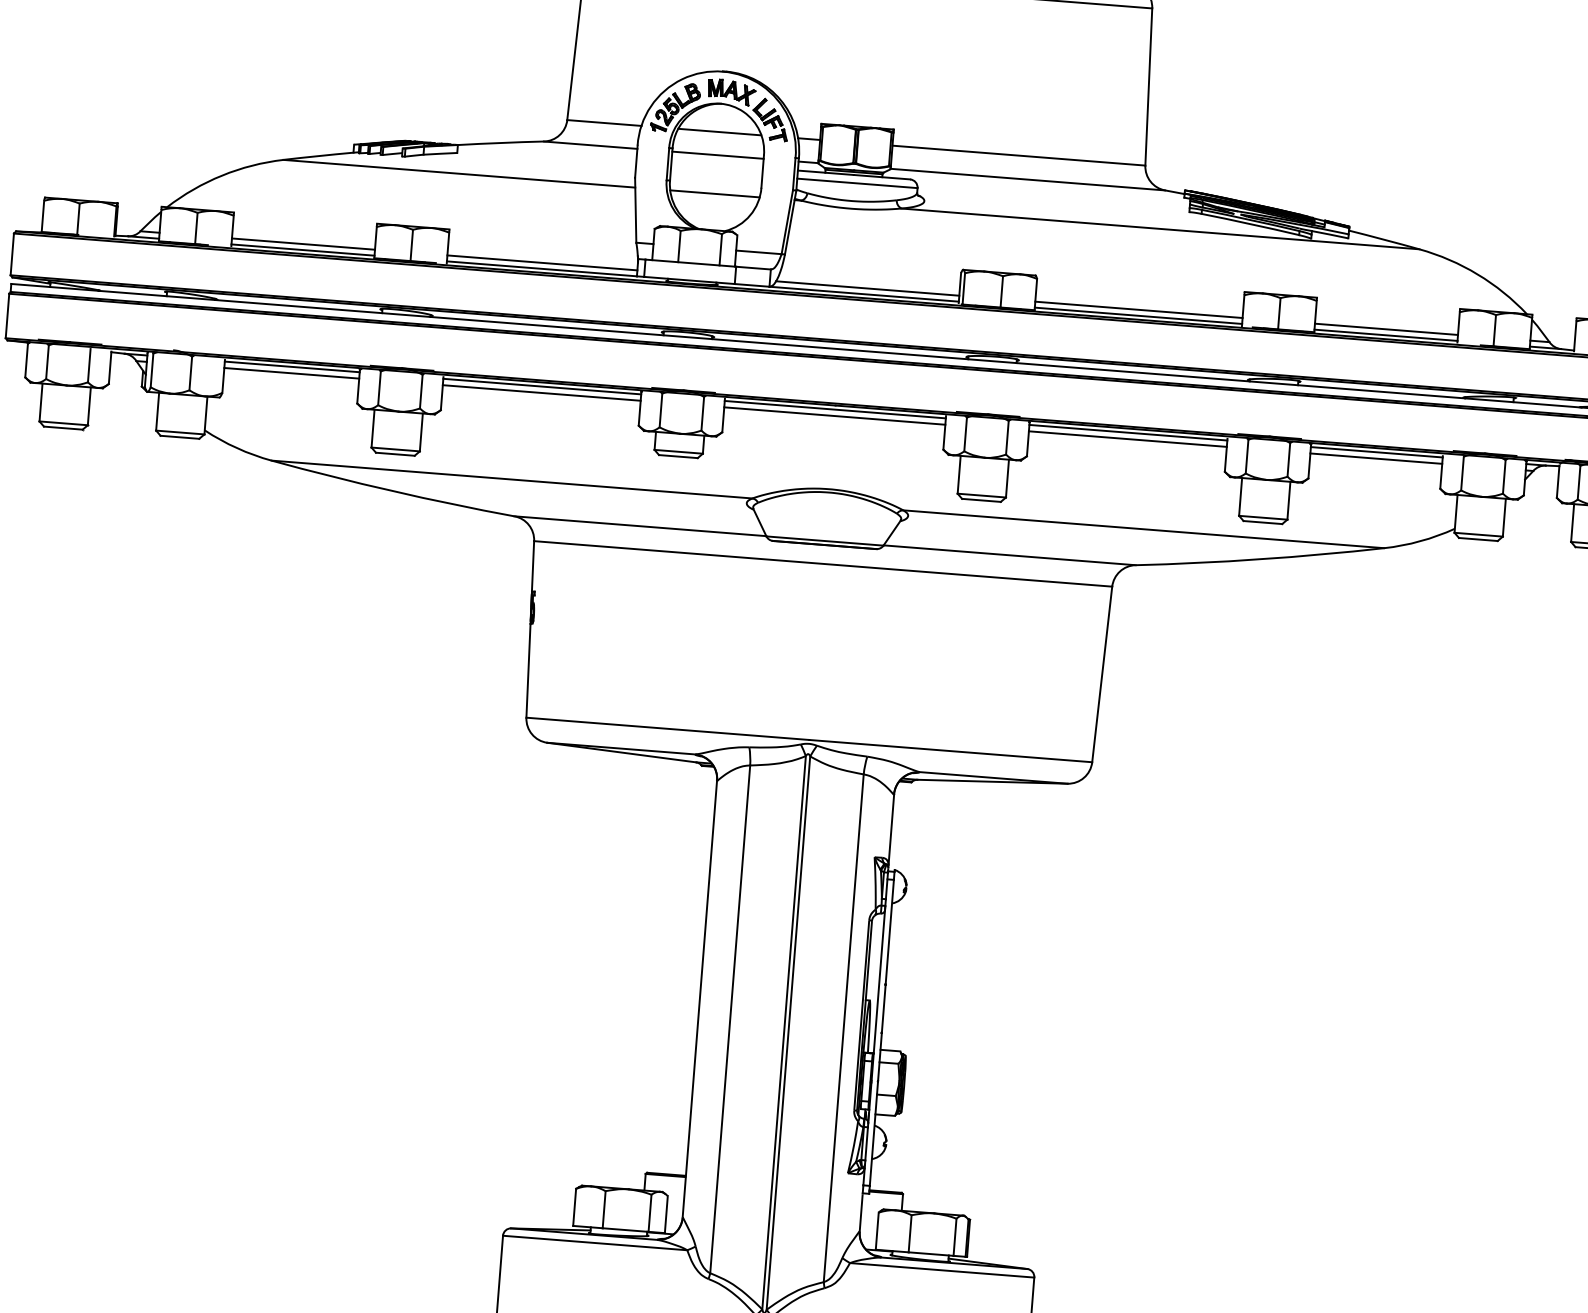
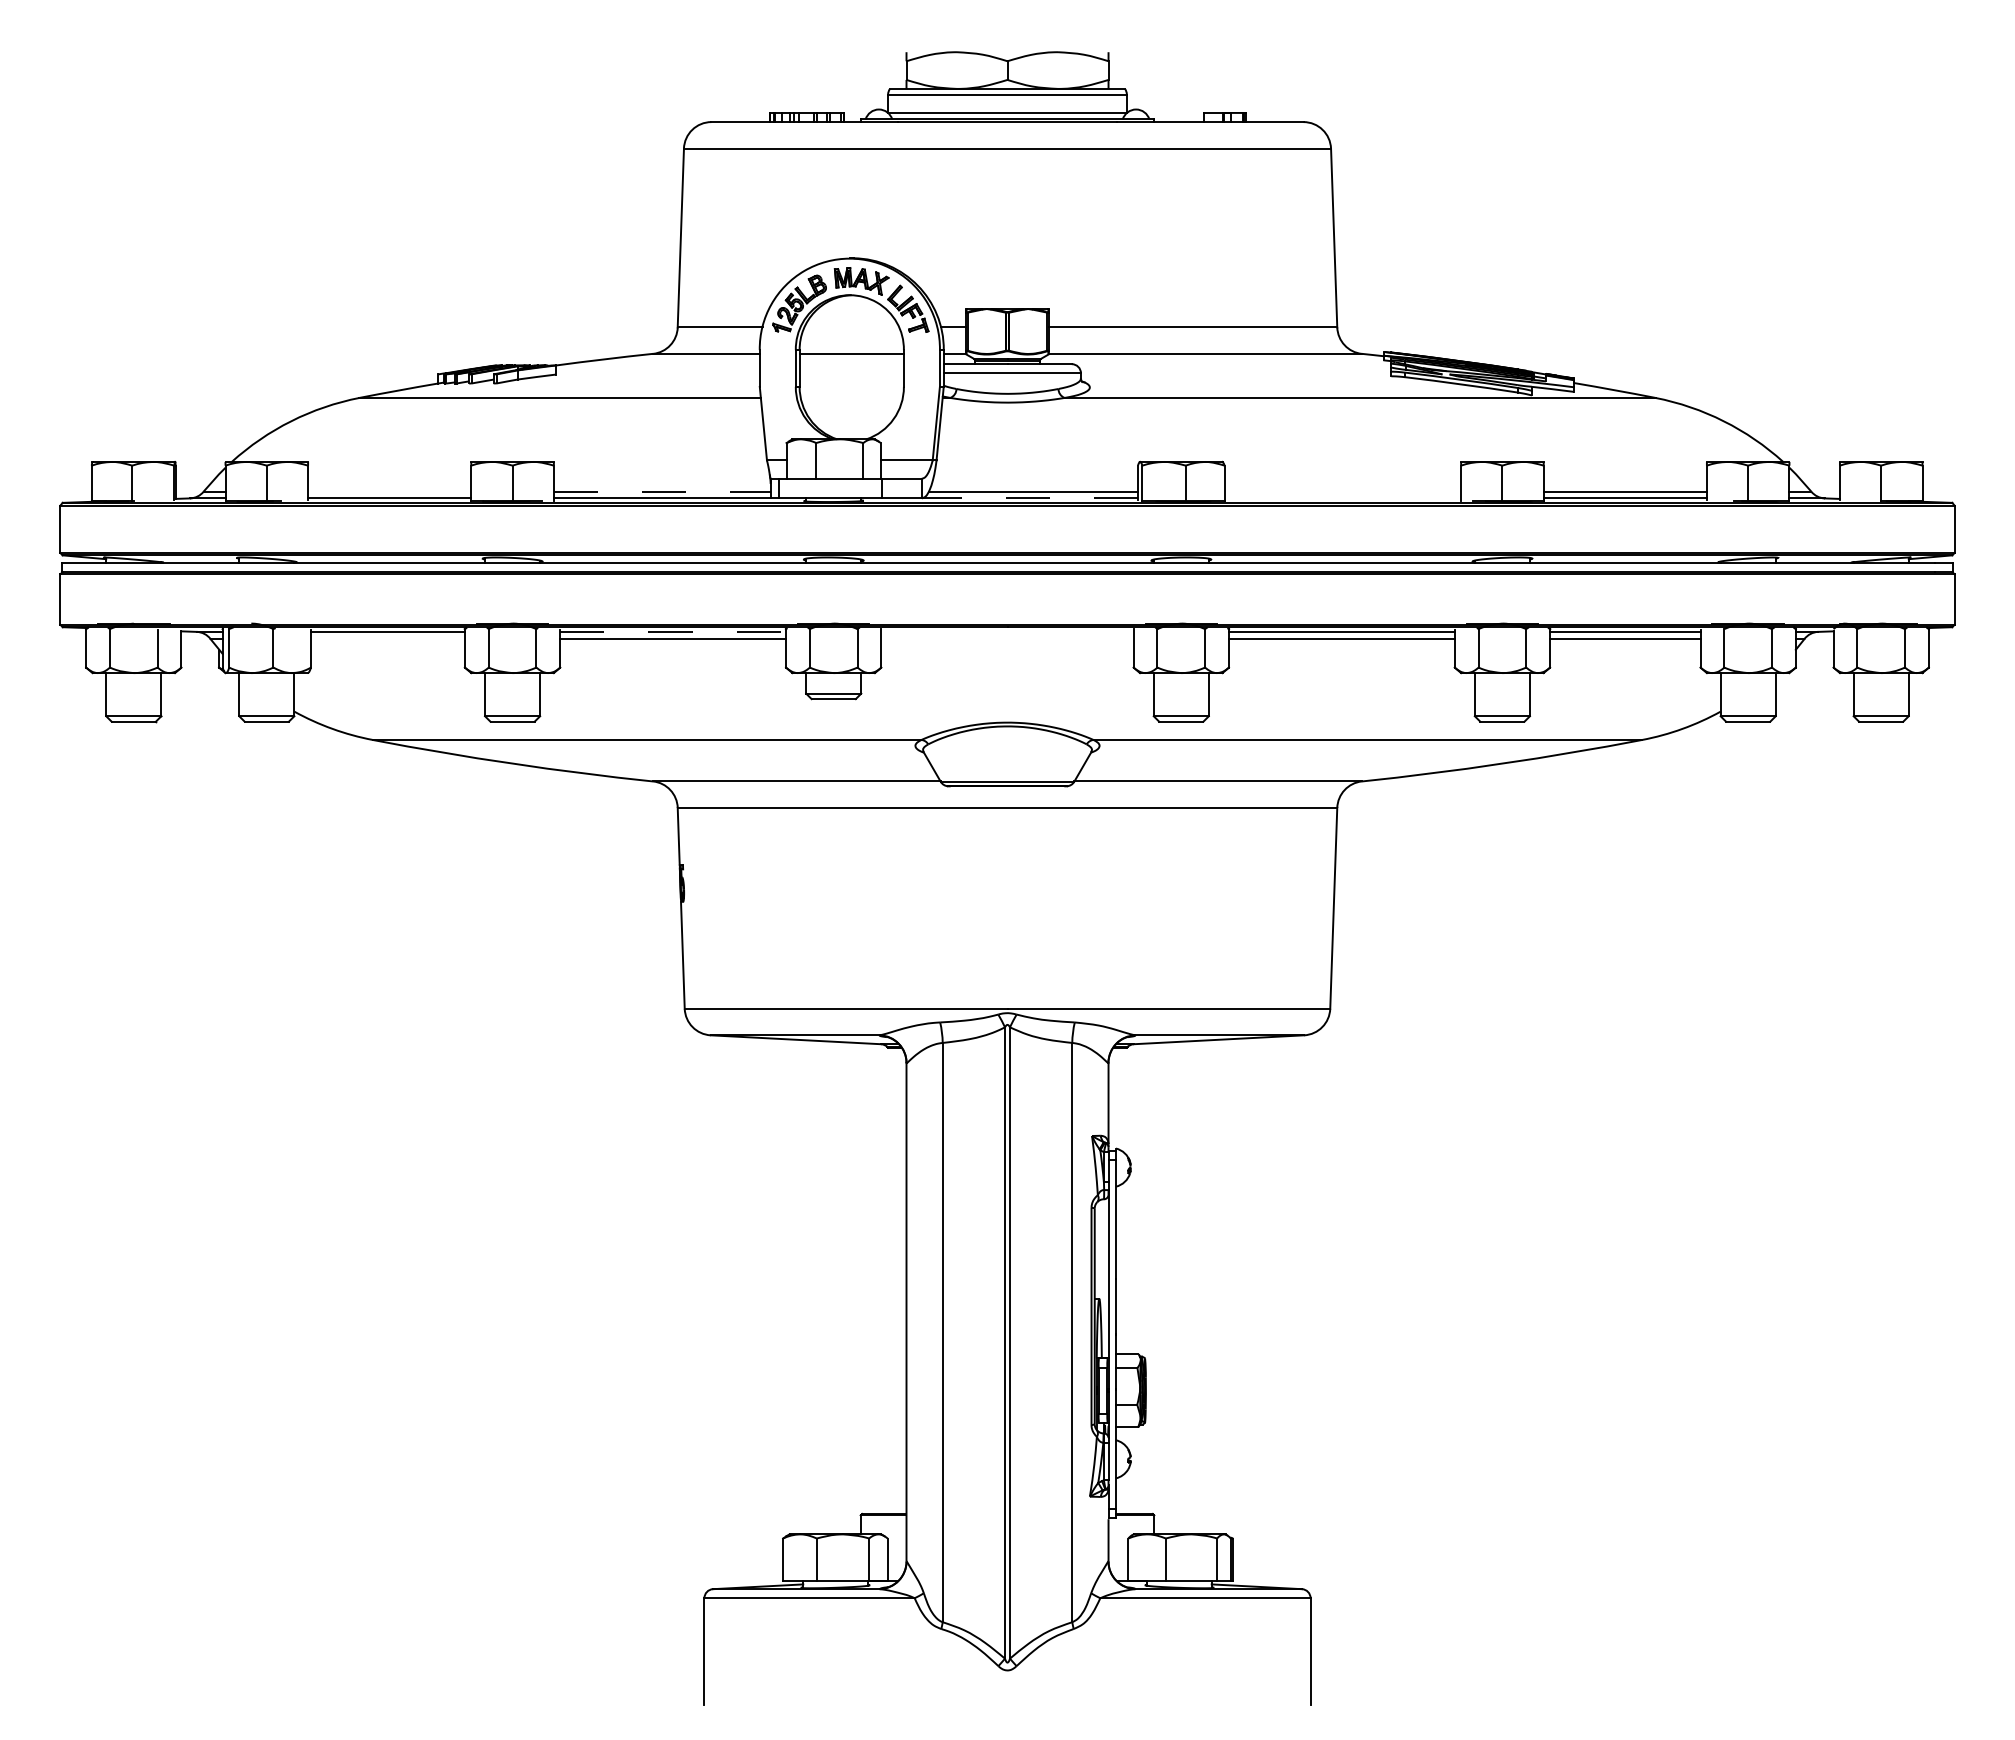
line: (719, 132) -> (851, 327), removed
line: (714, 193) -> (851, 397), removed
line: (303, 243) -> (389, 491), removed
line: (542, 262) -> (662, 491), solid -> dashed
line: (863, 294) -> (1029, 498), solid -> dashed
line: (1138, 309) -> (1342, 491), removed
line: (1138, 315) -> (1342, 498), removed
line: (291, 373) -> (387, 639), removed
line: (542, 386) -> (673, 631), solid -> dashed
line: (835, 409) -> (1007, 631), removed
line: (834, 416) -> (1007, 639), removed

